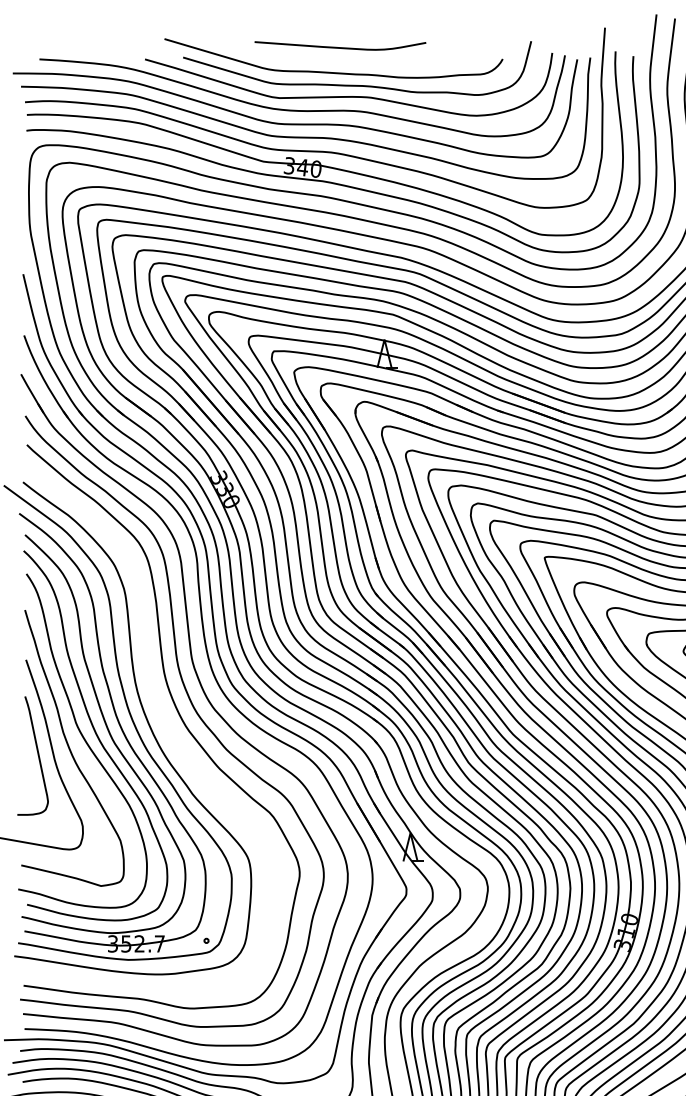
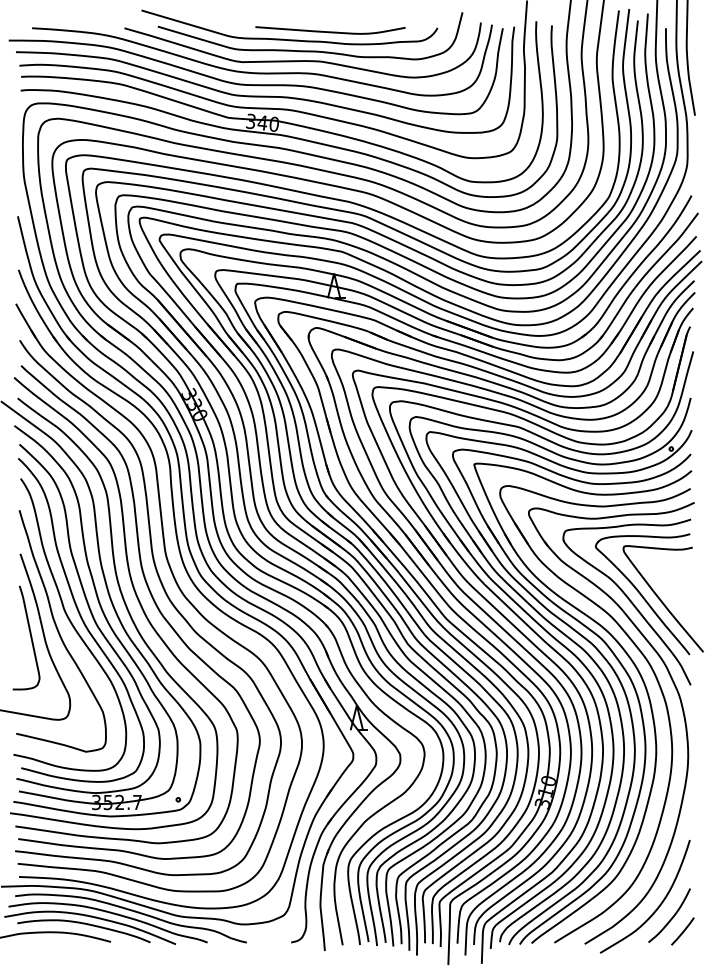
curve: (340, 47) -> (330, 31), moved
curve: (162, 717) -> (139, 604), added

